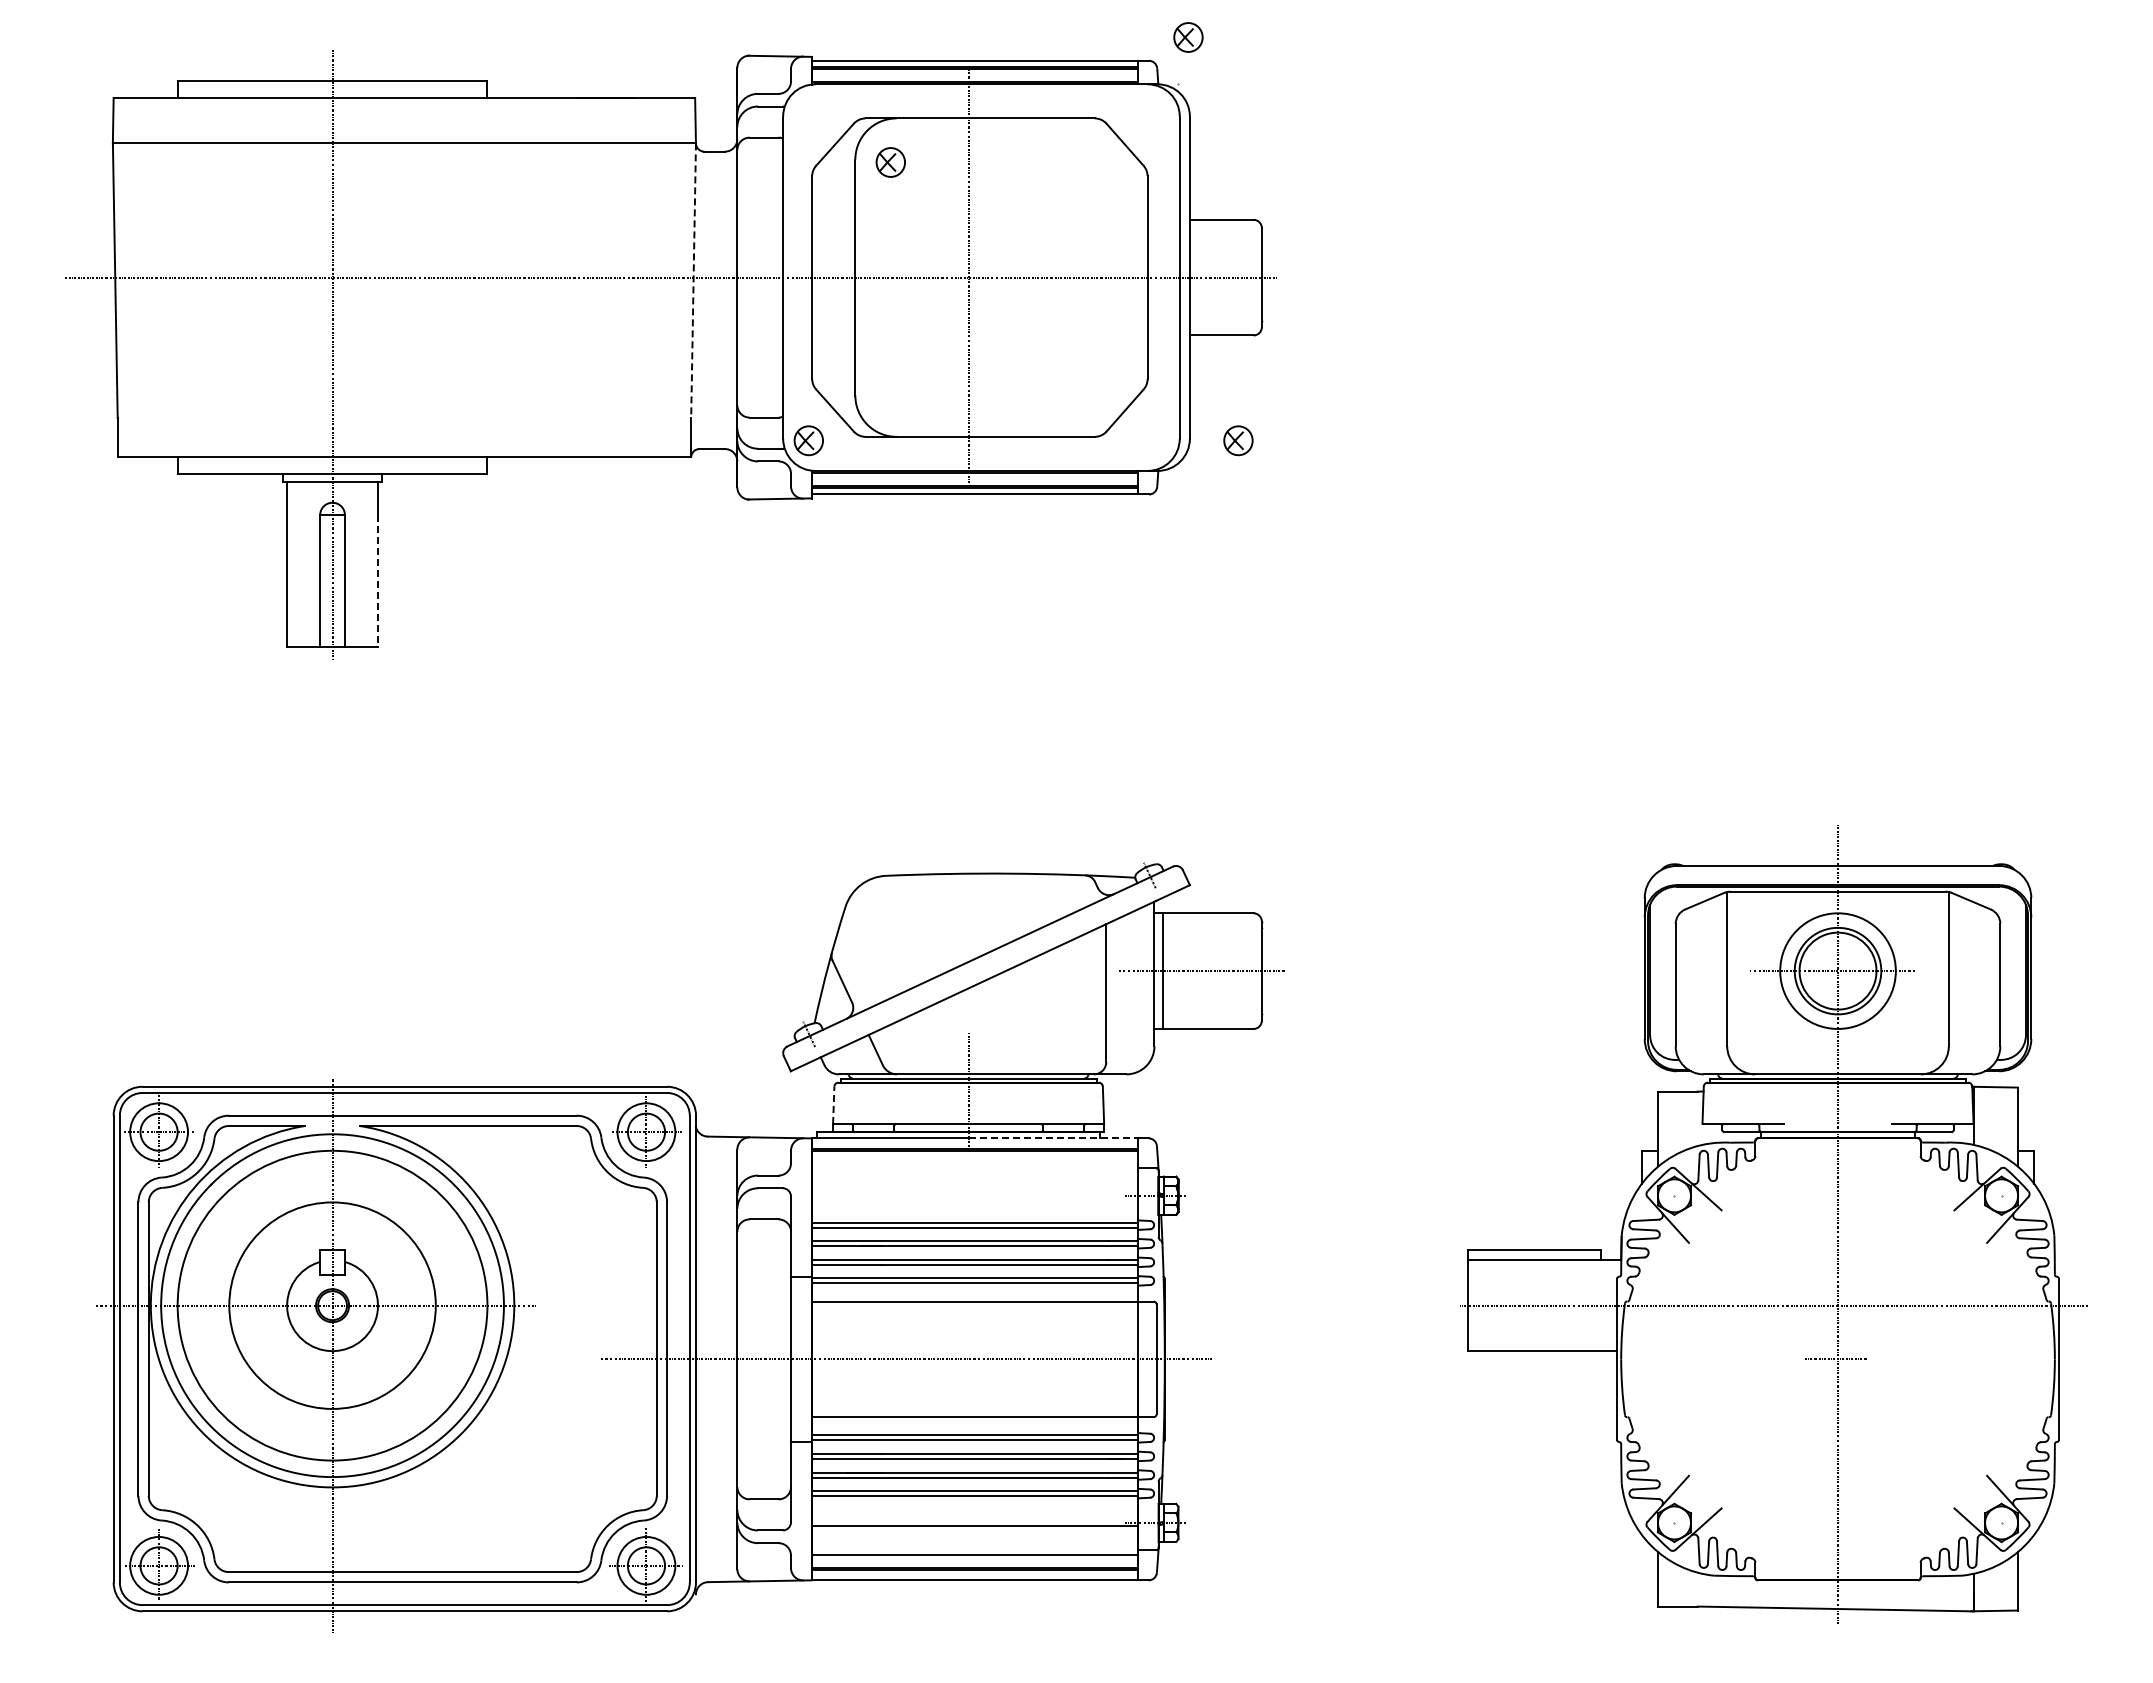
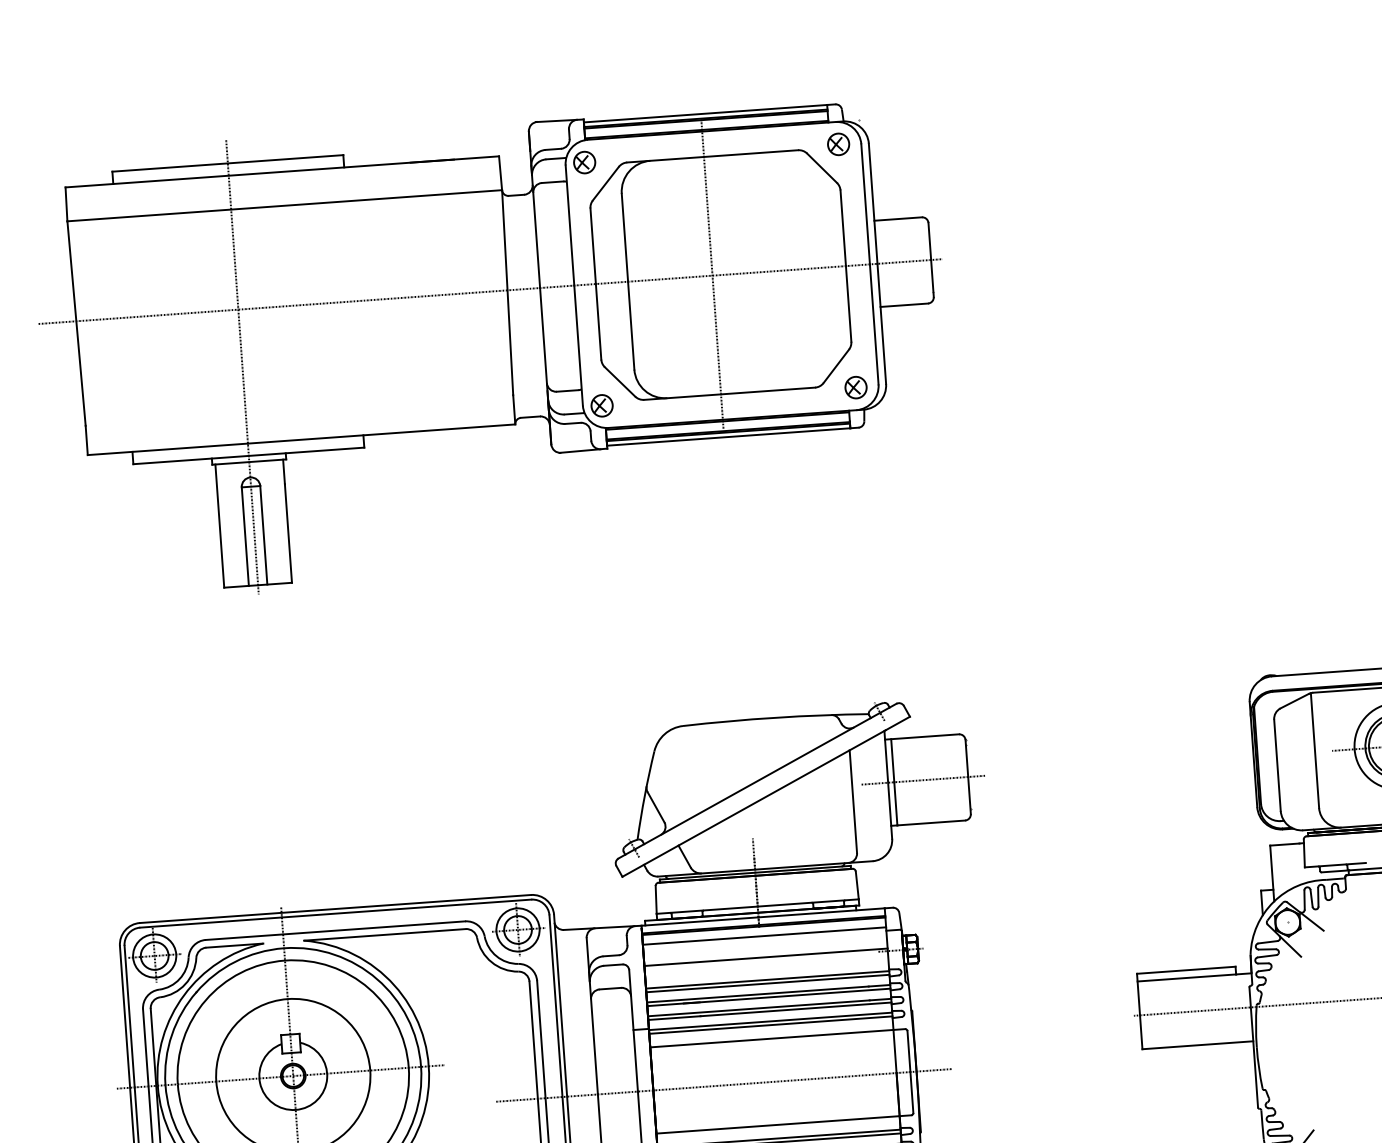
part: (1188, 37) -> (838, 144), moved
part: (890, 162) -> (584, 162), moved
line: (693, 281) -> (507, 293), dashed -> solid
part: (1238, 440) -> (856, 387), moved
line: (378, 581) -> (288, 533), dashed -> solid
line: (833, 1105) -> (656, 900), dashed -> solid
line: (1053, 1138) -> (821, 912), dashed -> solid
line: (974, 1163) -> (764, 935), added
line: (974, 1192) -> (765, 957), added

